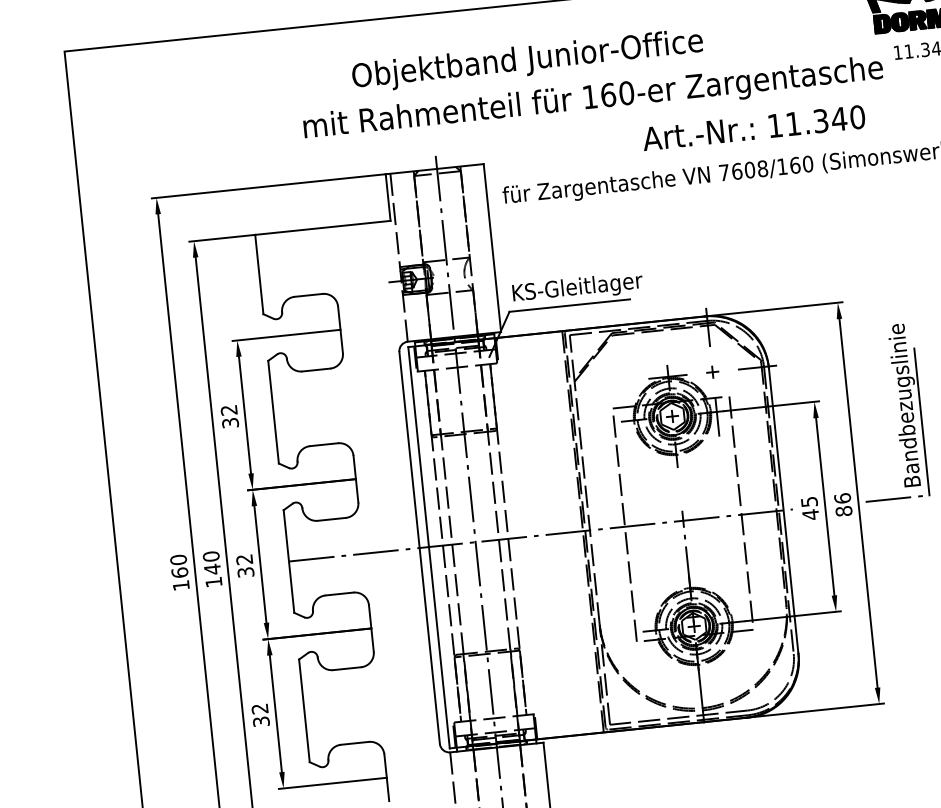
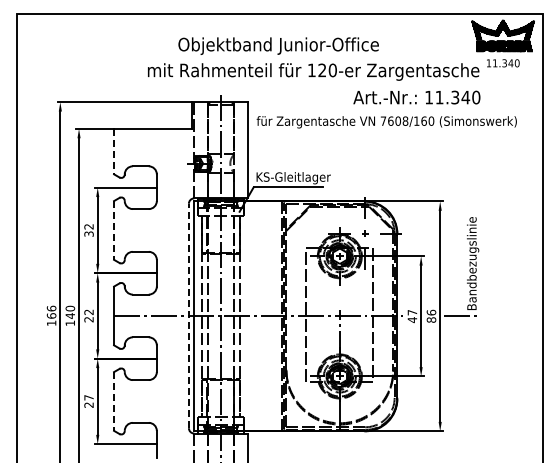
text: (608, 95) -> (322, 70), 160-er -> 120-er
text: (753, 127) -> (416, 97), moved
line: (260, 274) -> (114, 151), solid -> dashed
line: (274, 412) -> (114, 230), solid -> dashed
line: (921, 421) -> (480, 273), removed
text: (809, 501) -> (412, 312), 45 -> 47
line: (418, 547) -> (188, 315), solid -> dashed
text: (178, 559) -> (51, 308), 160 -> 166
text: (246, 572) -> (89, 319), 32 -> 22
line: (305, 710) -> (114, 401), solid -> dashed
text: (259, 715) -> (88, 401), 32 -> 27

